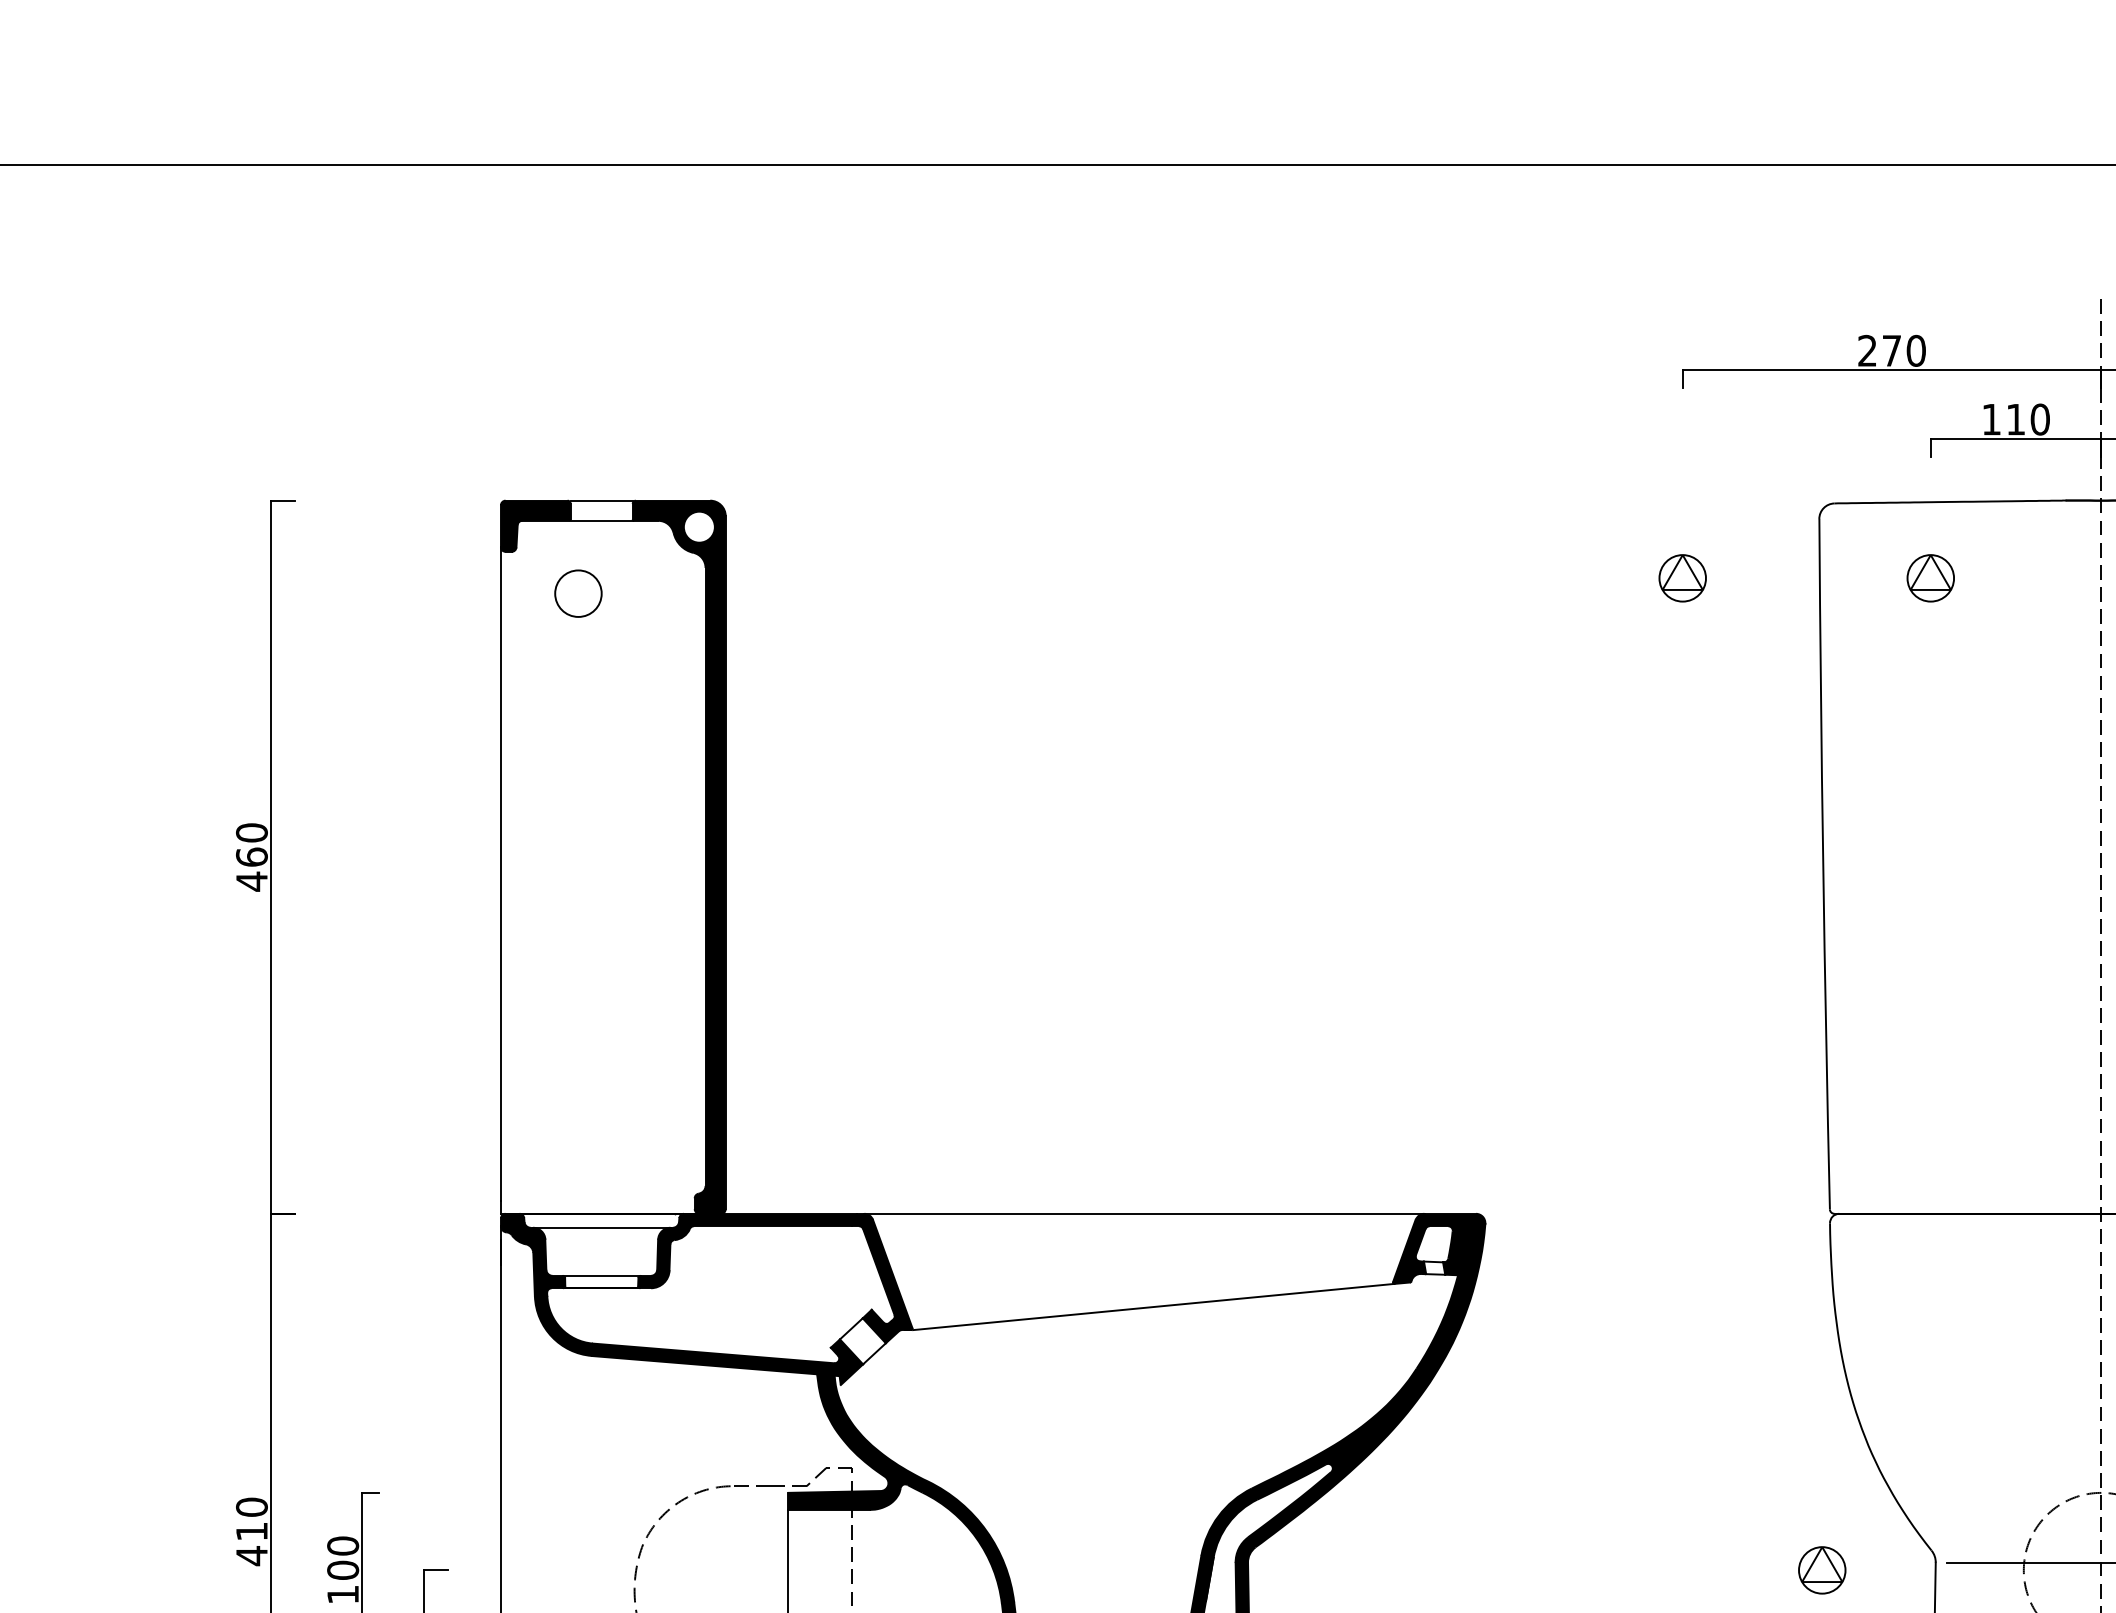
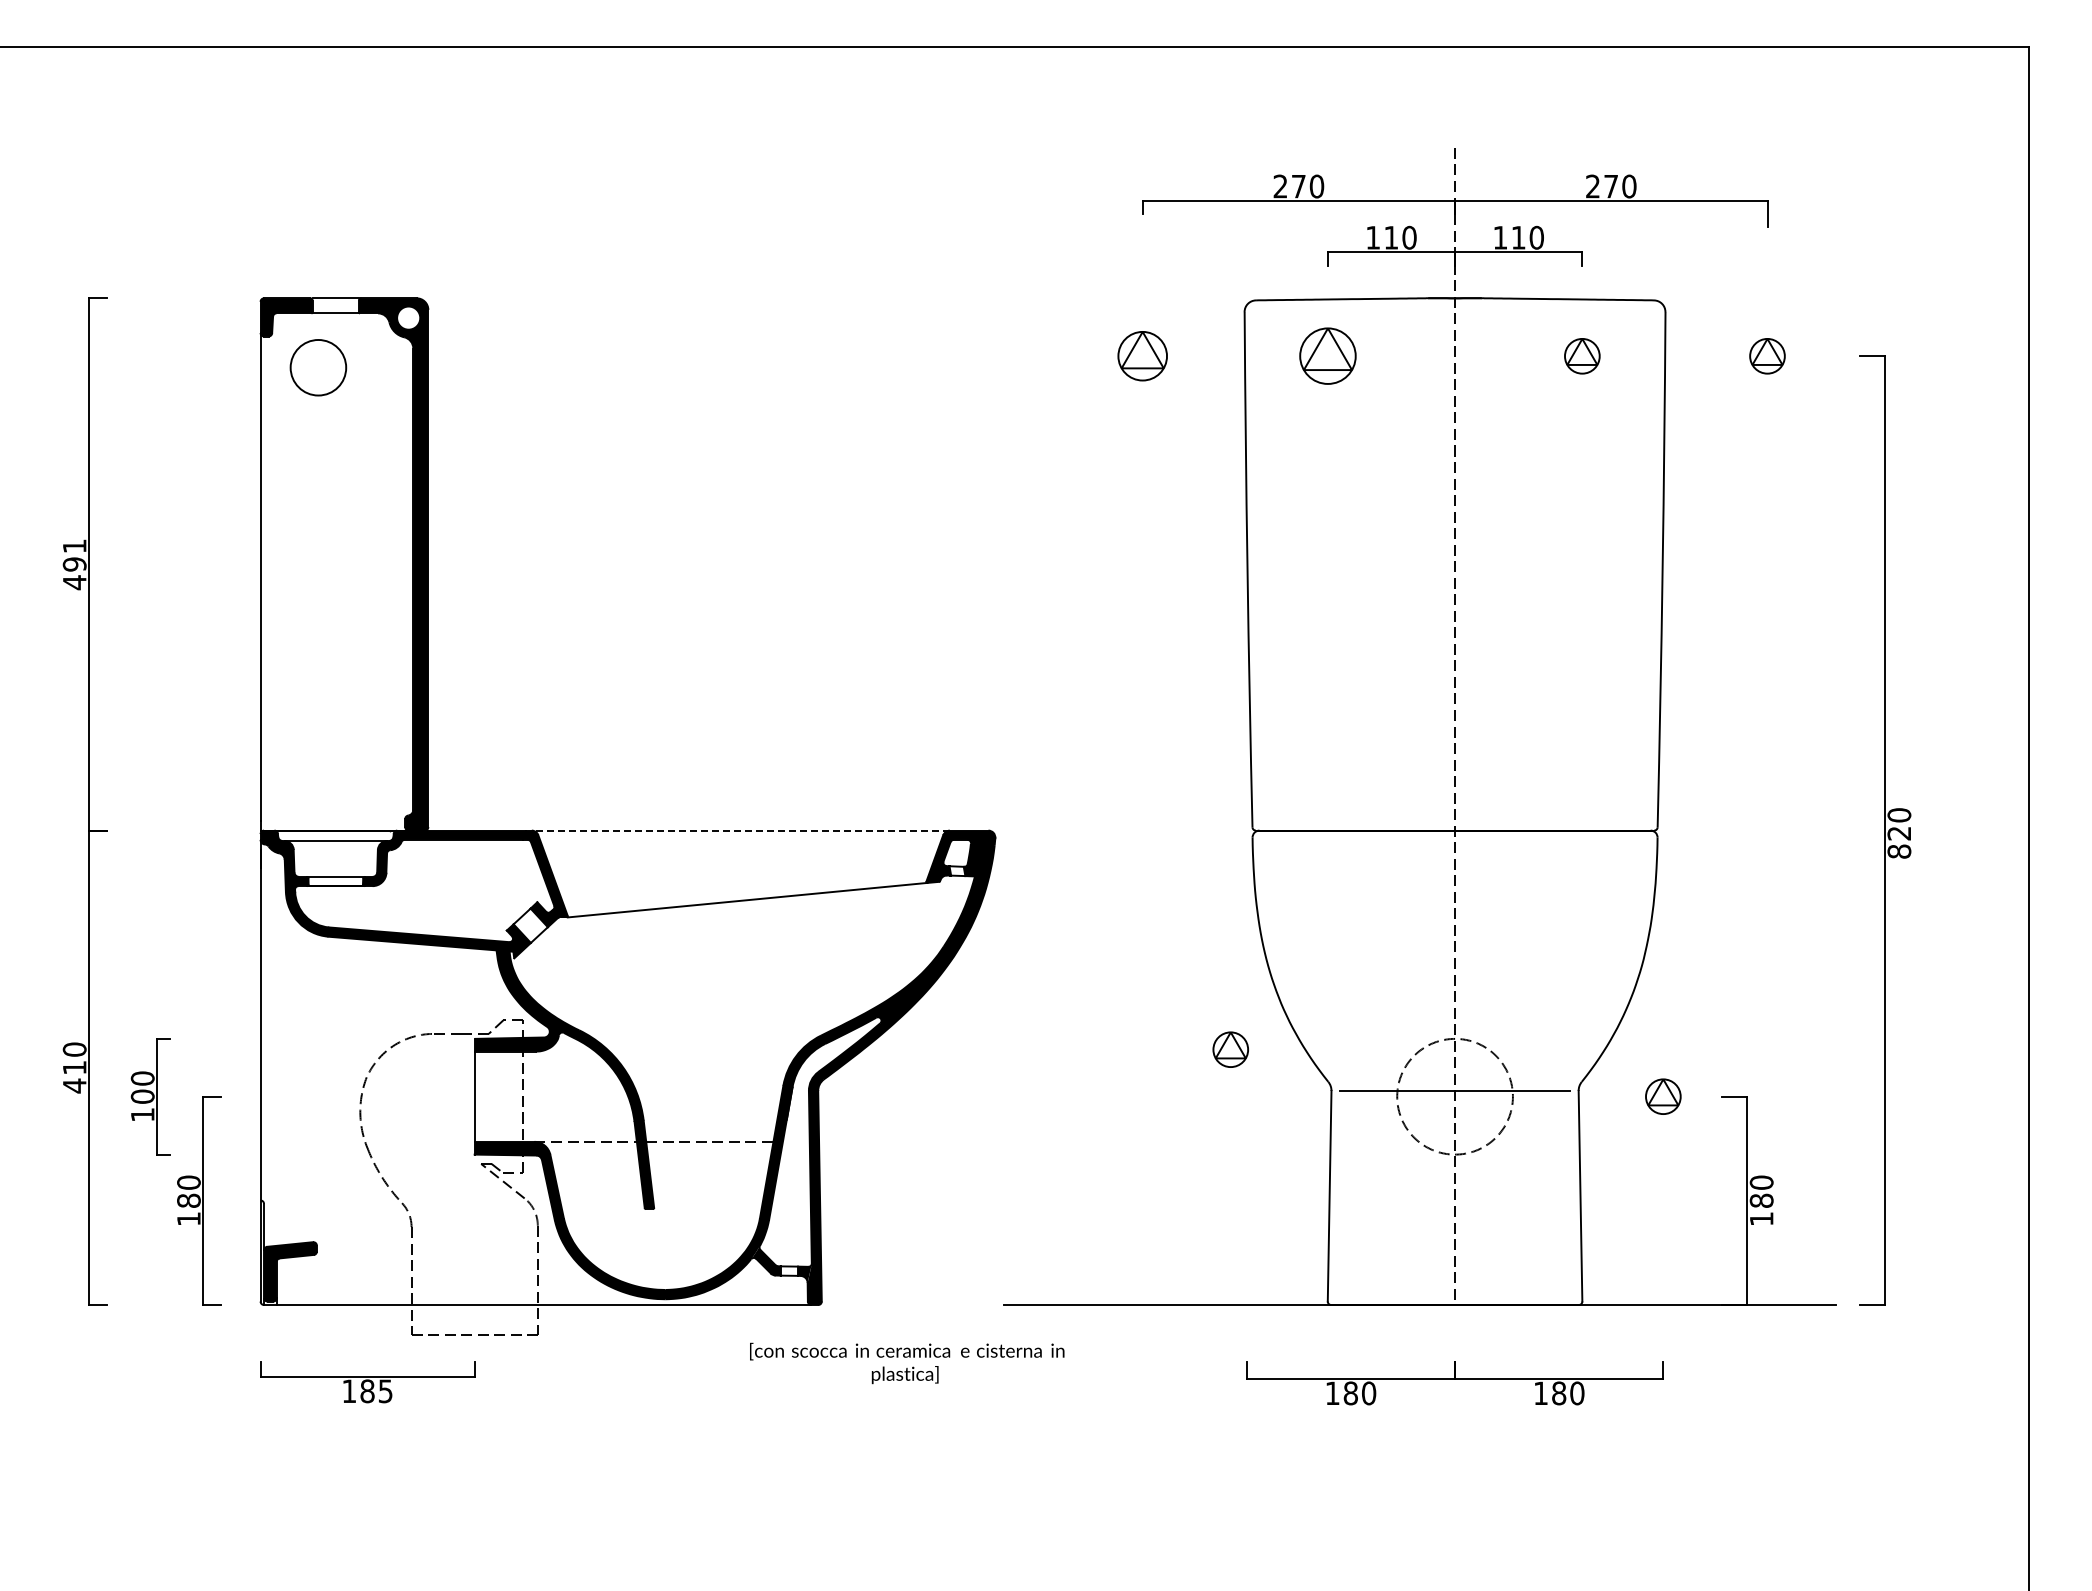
part: (1682, 578) -> (1142, 356), size x1.4
part: (1930, 578) -> (1327, 356), size x1.6
circle: (578, 593) -> (318, 367), size x1.6
text: (251, 845) -> (74, 555), 460 -> 491
line: (1143, 1213) -> (740, 830), solid -> dashed
part: (1821, 1570) -> (1230, 1049), moved

